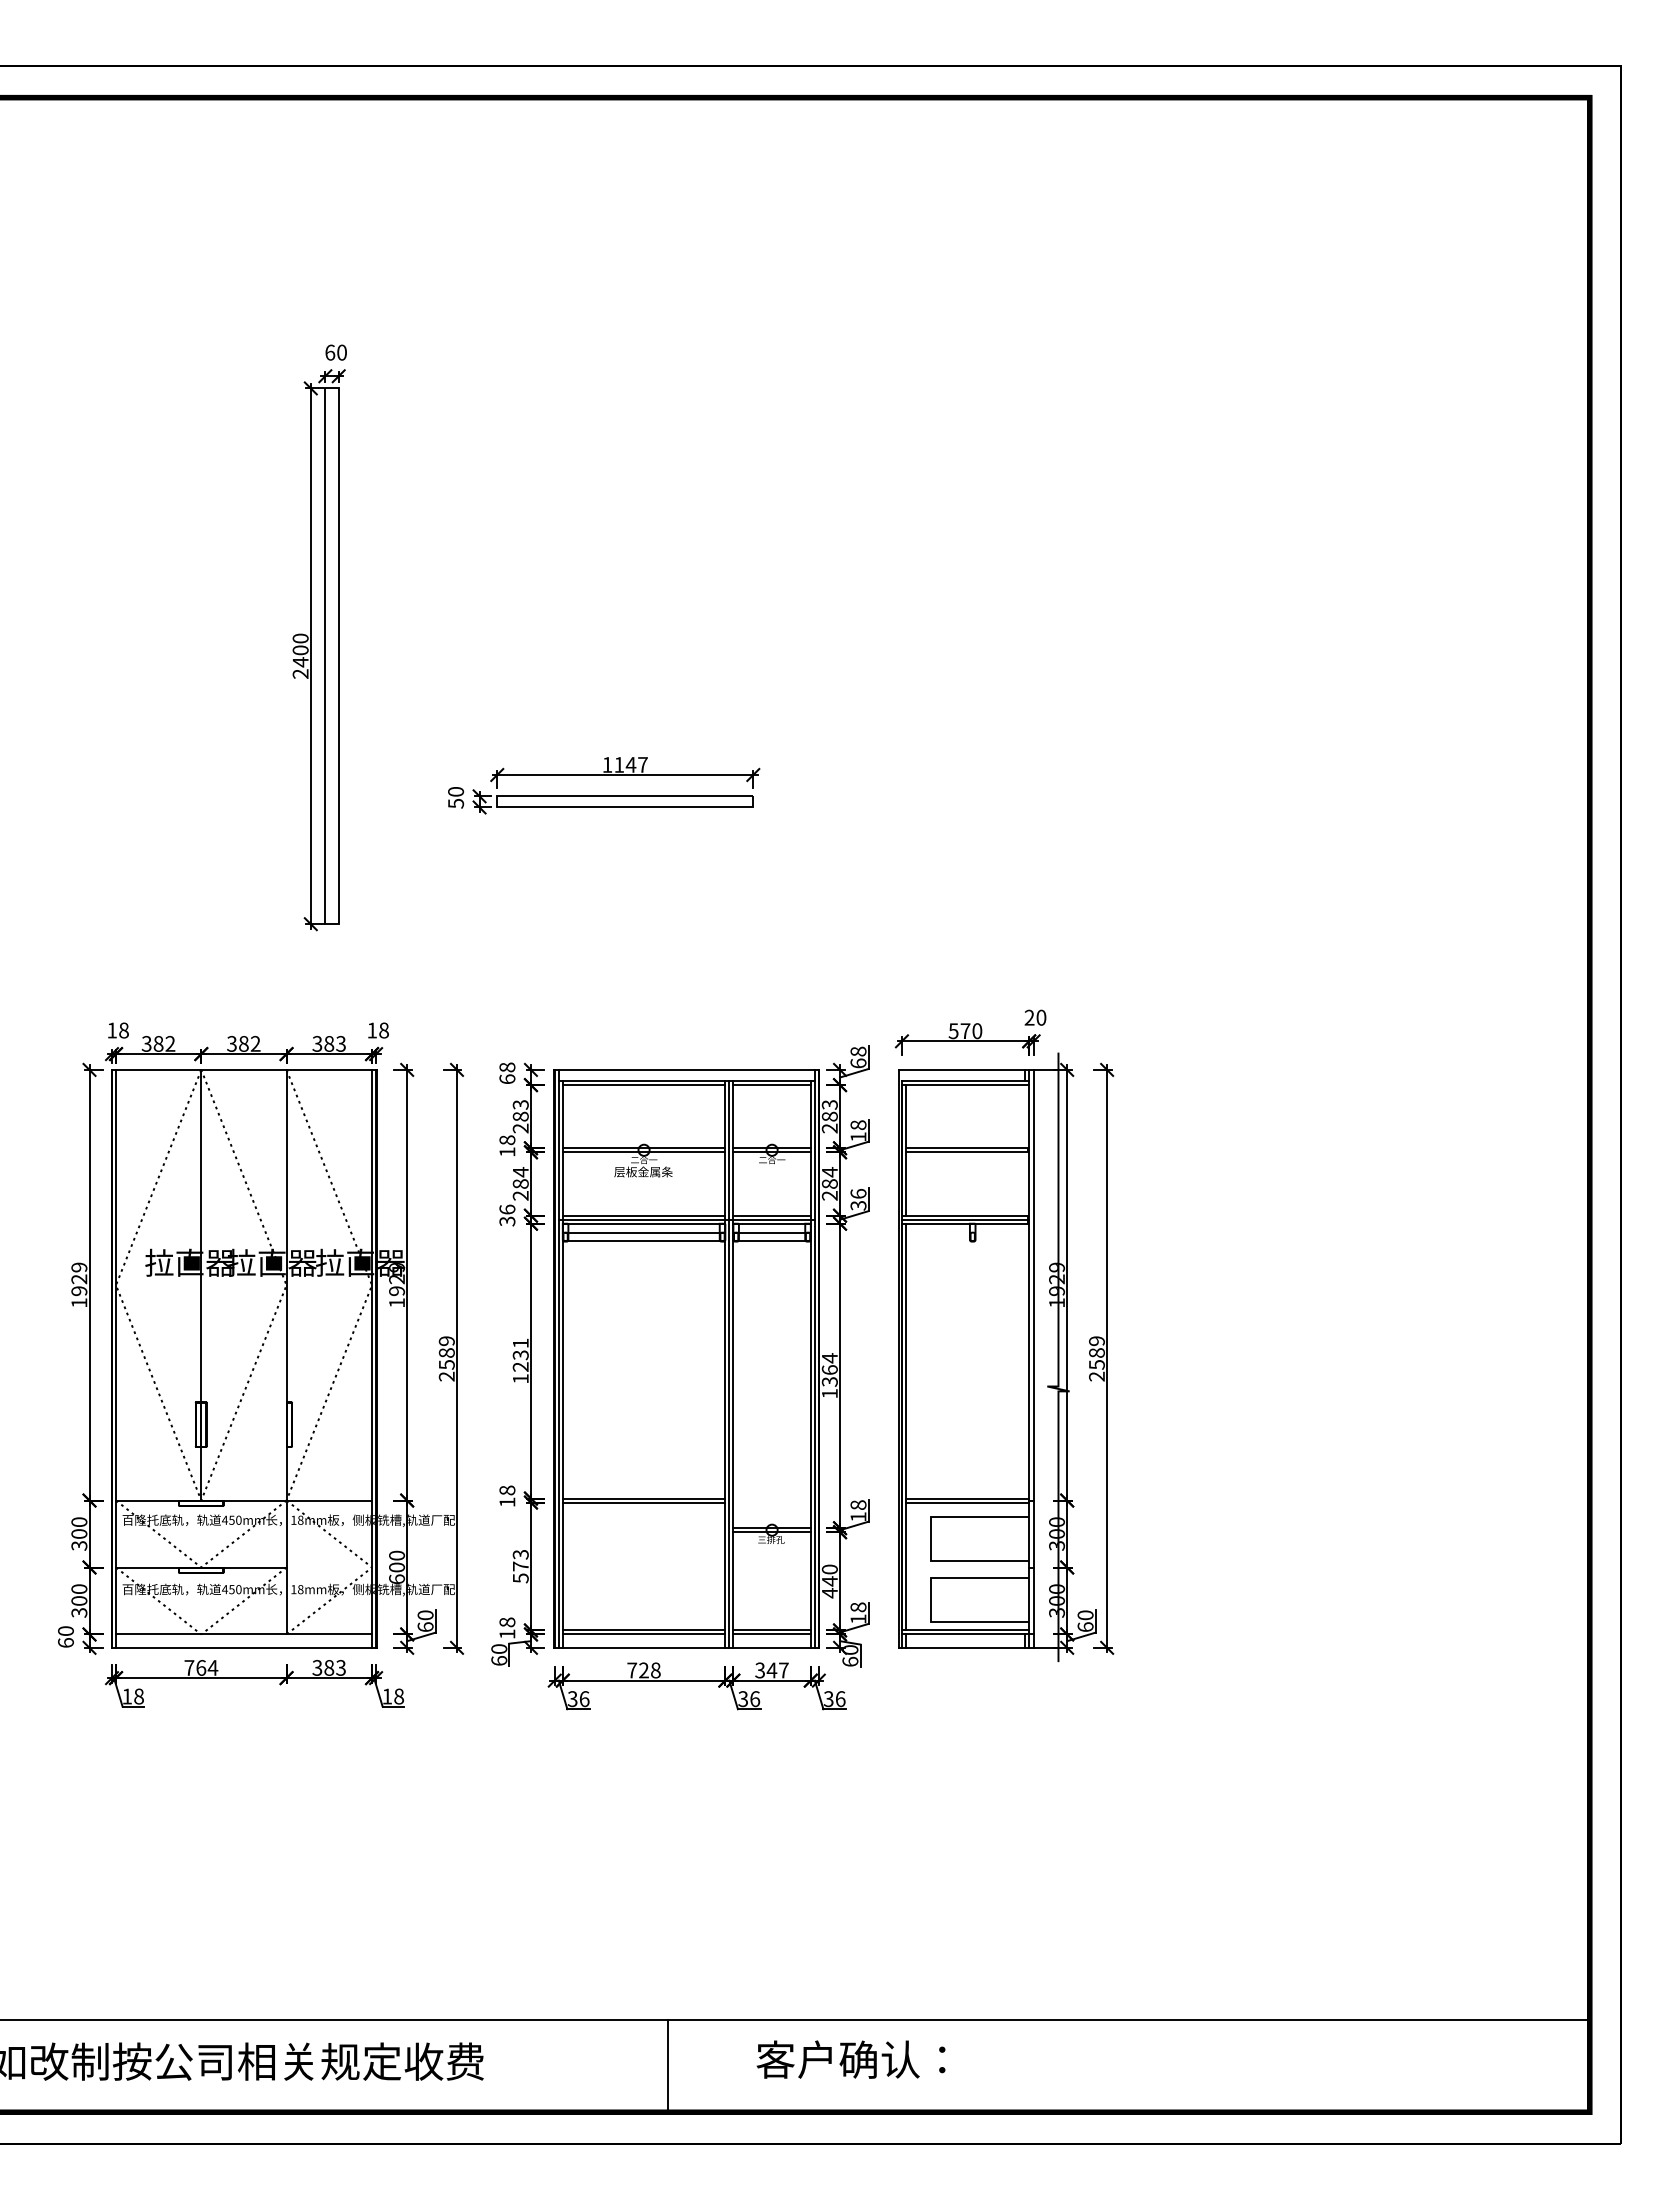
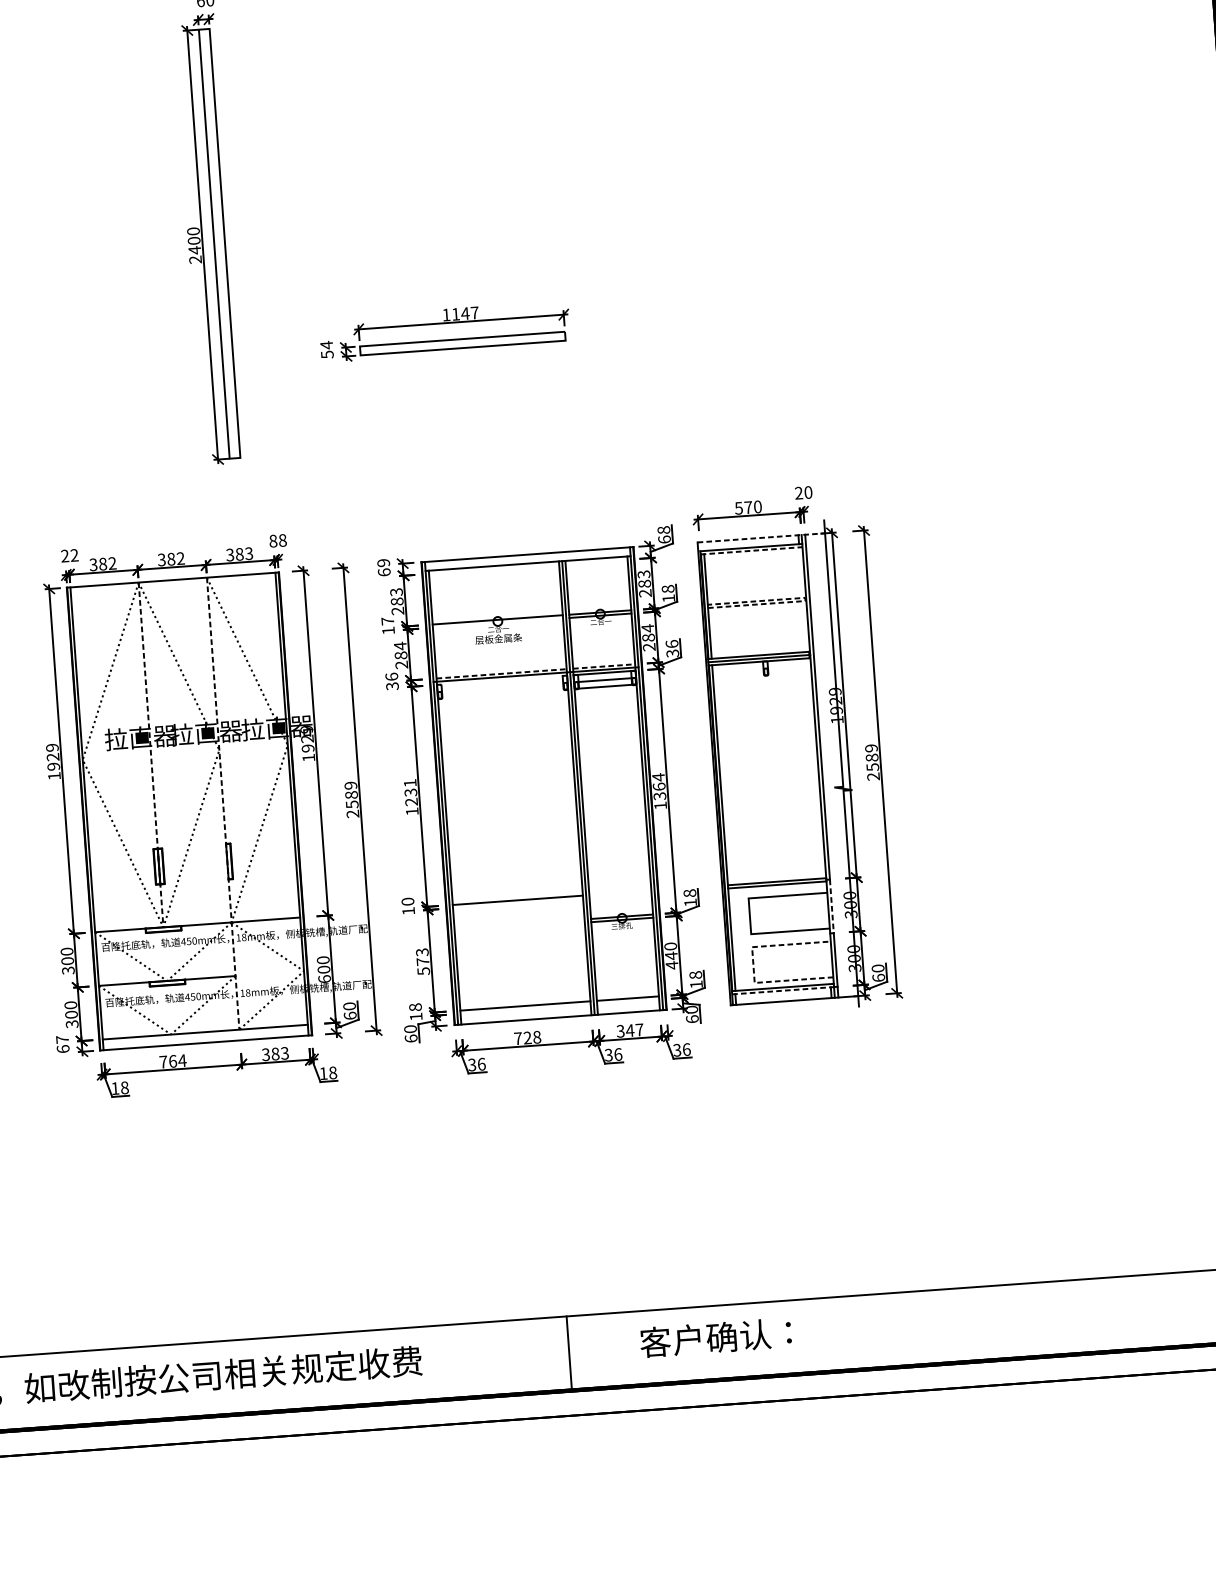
text: (456, 791) -> (327, 344), 50 -> 54
text: (117, 1030) -> (69, 555), 18 -> 22
text: (372, 1030) -> (273, 541), 18 -> 88
text: (507, 1067) -> (383, 563), 68 -> 69
line: (978, 1069) -> (761, 537), solid -> dashed
line: (643, 1085) -> (493, 569), removed
line: (771, 1085) -> (596, 562), removed
line: (965, 1085) -> (751, 551), solid -> dashed
text: (507, 1140) -> (387, 621), 18 -> 17
line: (1028, 1149) -> (805, 598), solid -> dashed
line: (643, 1152) -> (497, 623), removed
line: (644, 1215) -> (501, 673), solid -> dashed
line: (772, 1215) -> (604, 666), solid -> dashed
line: (643, 1223) -> (501, 680), removed
line: (643, 1232) -> (502, 687), removed
line: (643, 1240) -> (502, 693), removed
line: (201, 1285) -> (151, 755), solid -> dashed
line: (286, 1352) -> (223, 803), solid -> dashed
text: (507, 1490) -> (408, 901), 18 -> 10
line: (643, 1502) -> (517, 903), removed
line: (1033, 1534) -> (831, 906), solid -> dashed
line: (930, 1599) -> (753, 964), solid -> dashed
text: (65, 1630) -> (62, 1039), 60 -> 67
line: (643, 1634) -> (525, 1009), removed
line: (771, 1634) -> (627, 1001), removed
line: (965, 1634) -> (783, 990), solid -> dashed

